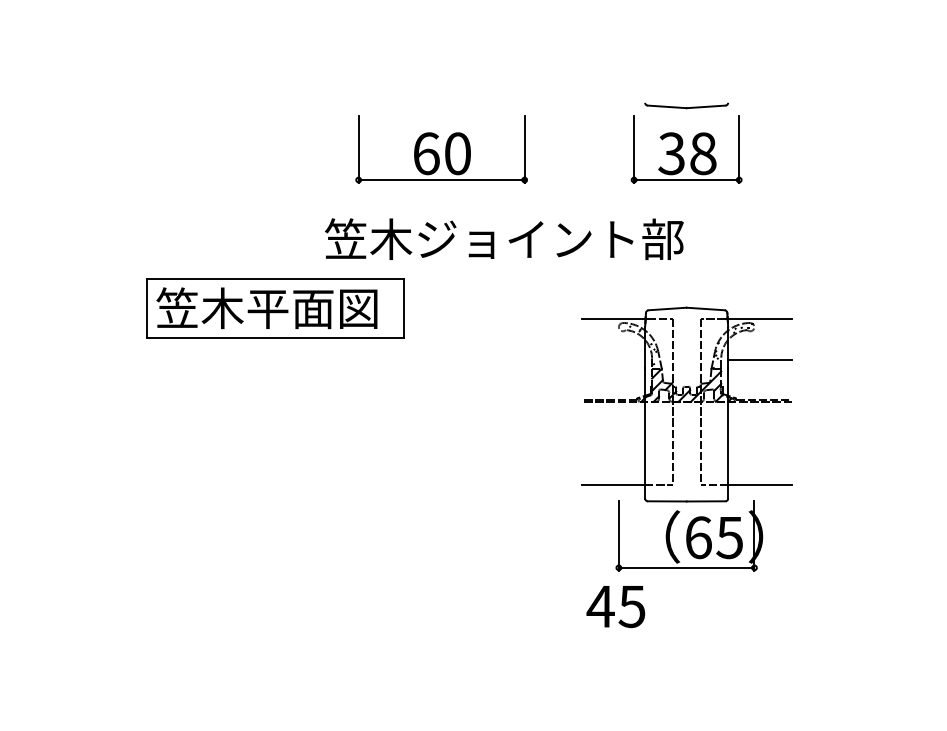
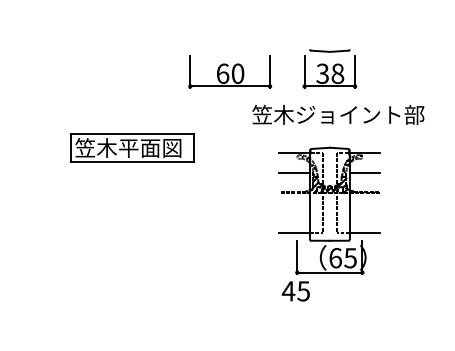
part: (442, 148) -> (230, 71), moved
text: (504, 238) -> (338, 114), moved
line: (613, 361) -> (294, 173), added

